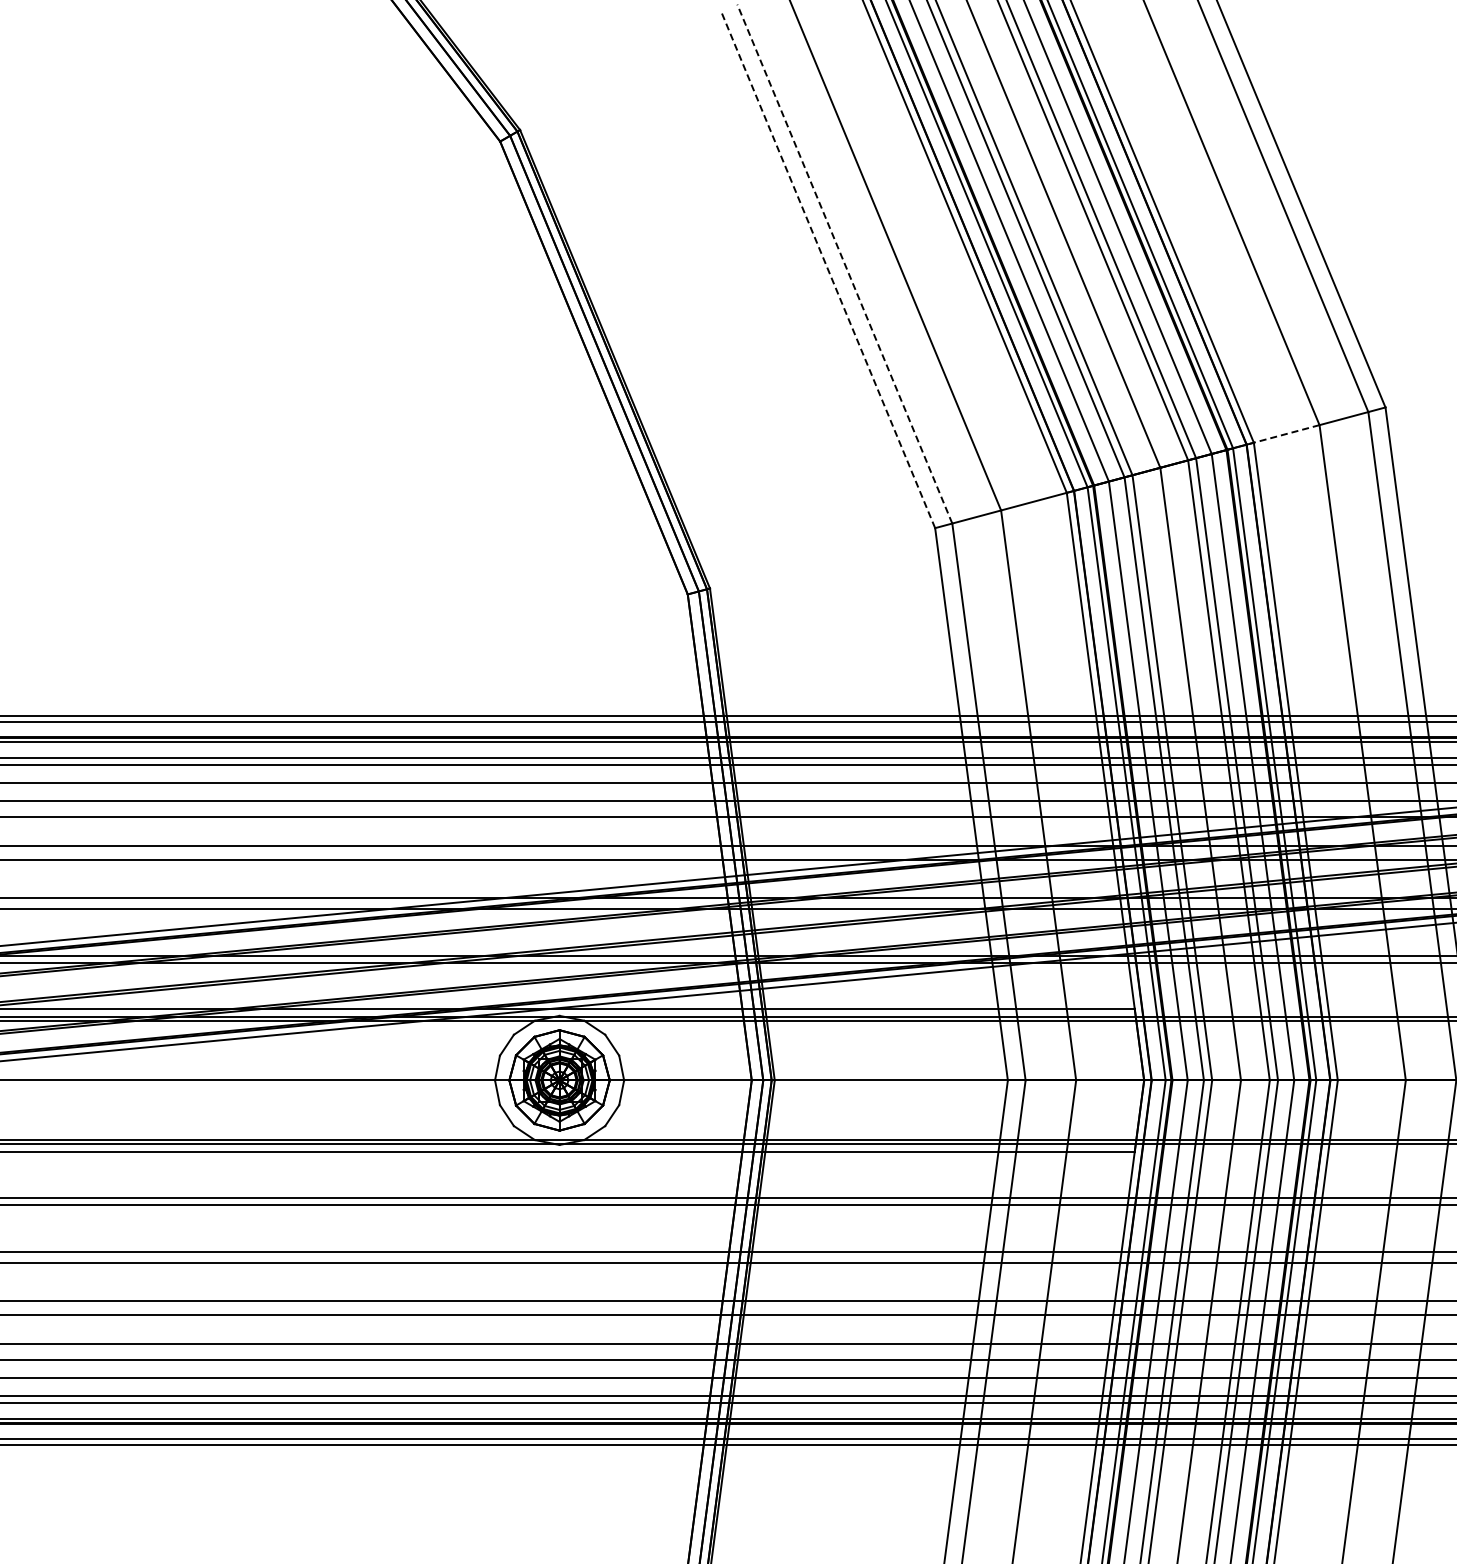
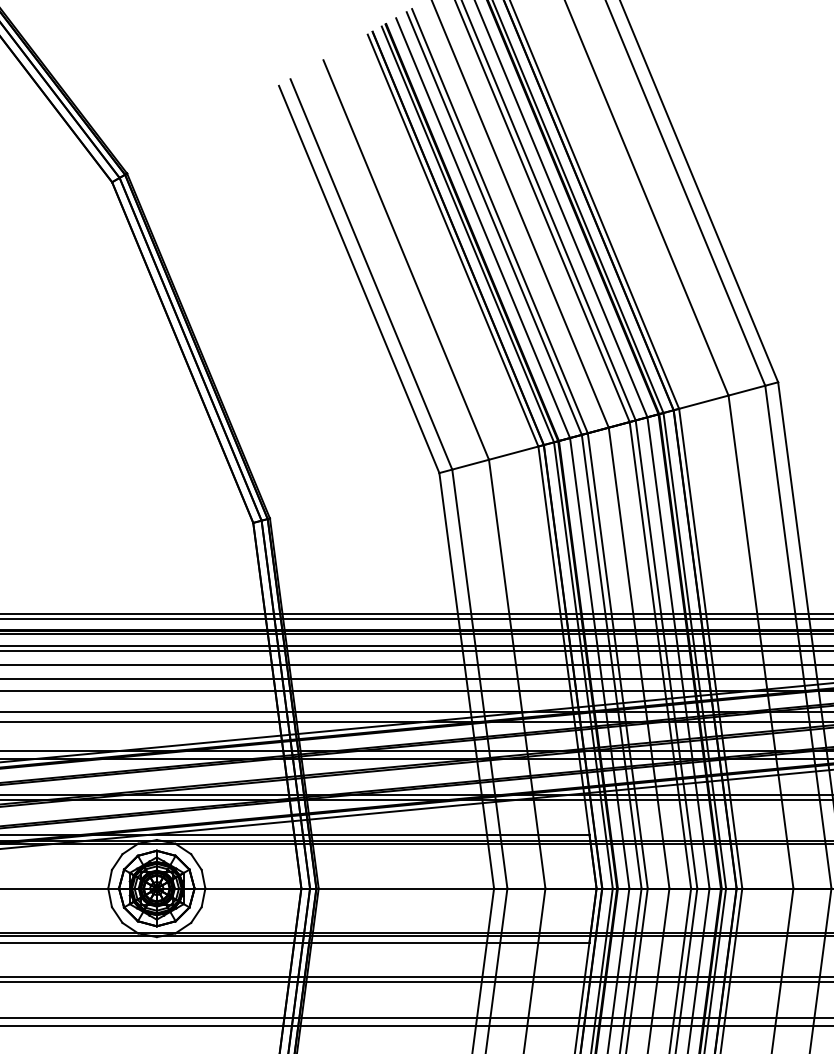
line: (844, 264) -> (371, 274), dashed -> solid
line: (828, 270) -> (359, 279), dashed -> solid
line: (1283, 434) -> (701, 402), dashed -> solid

